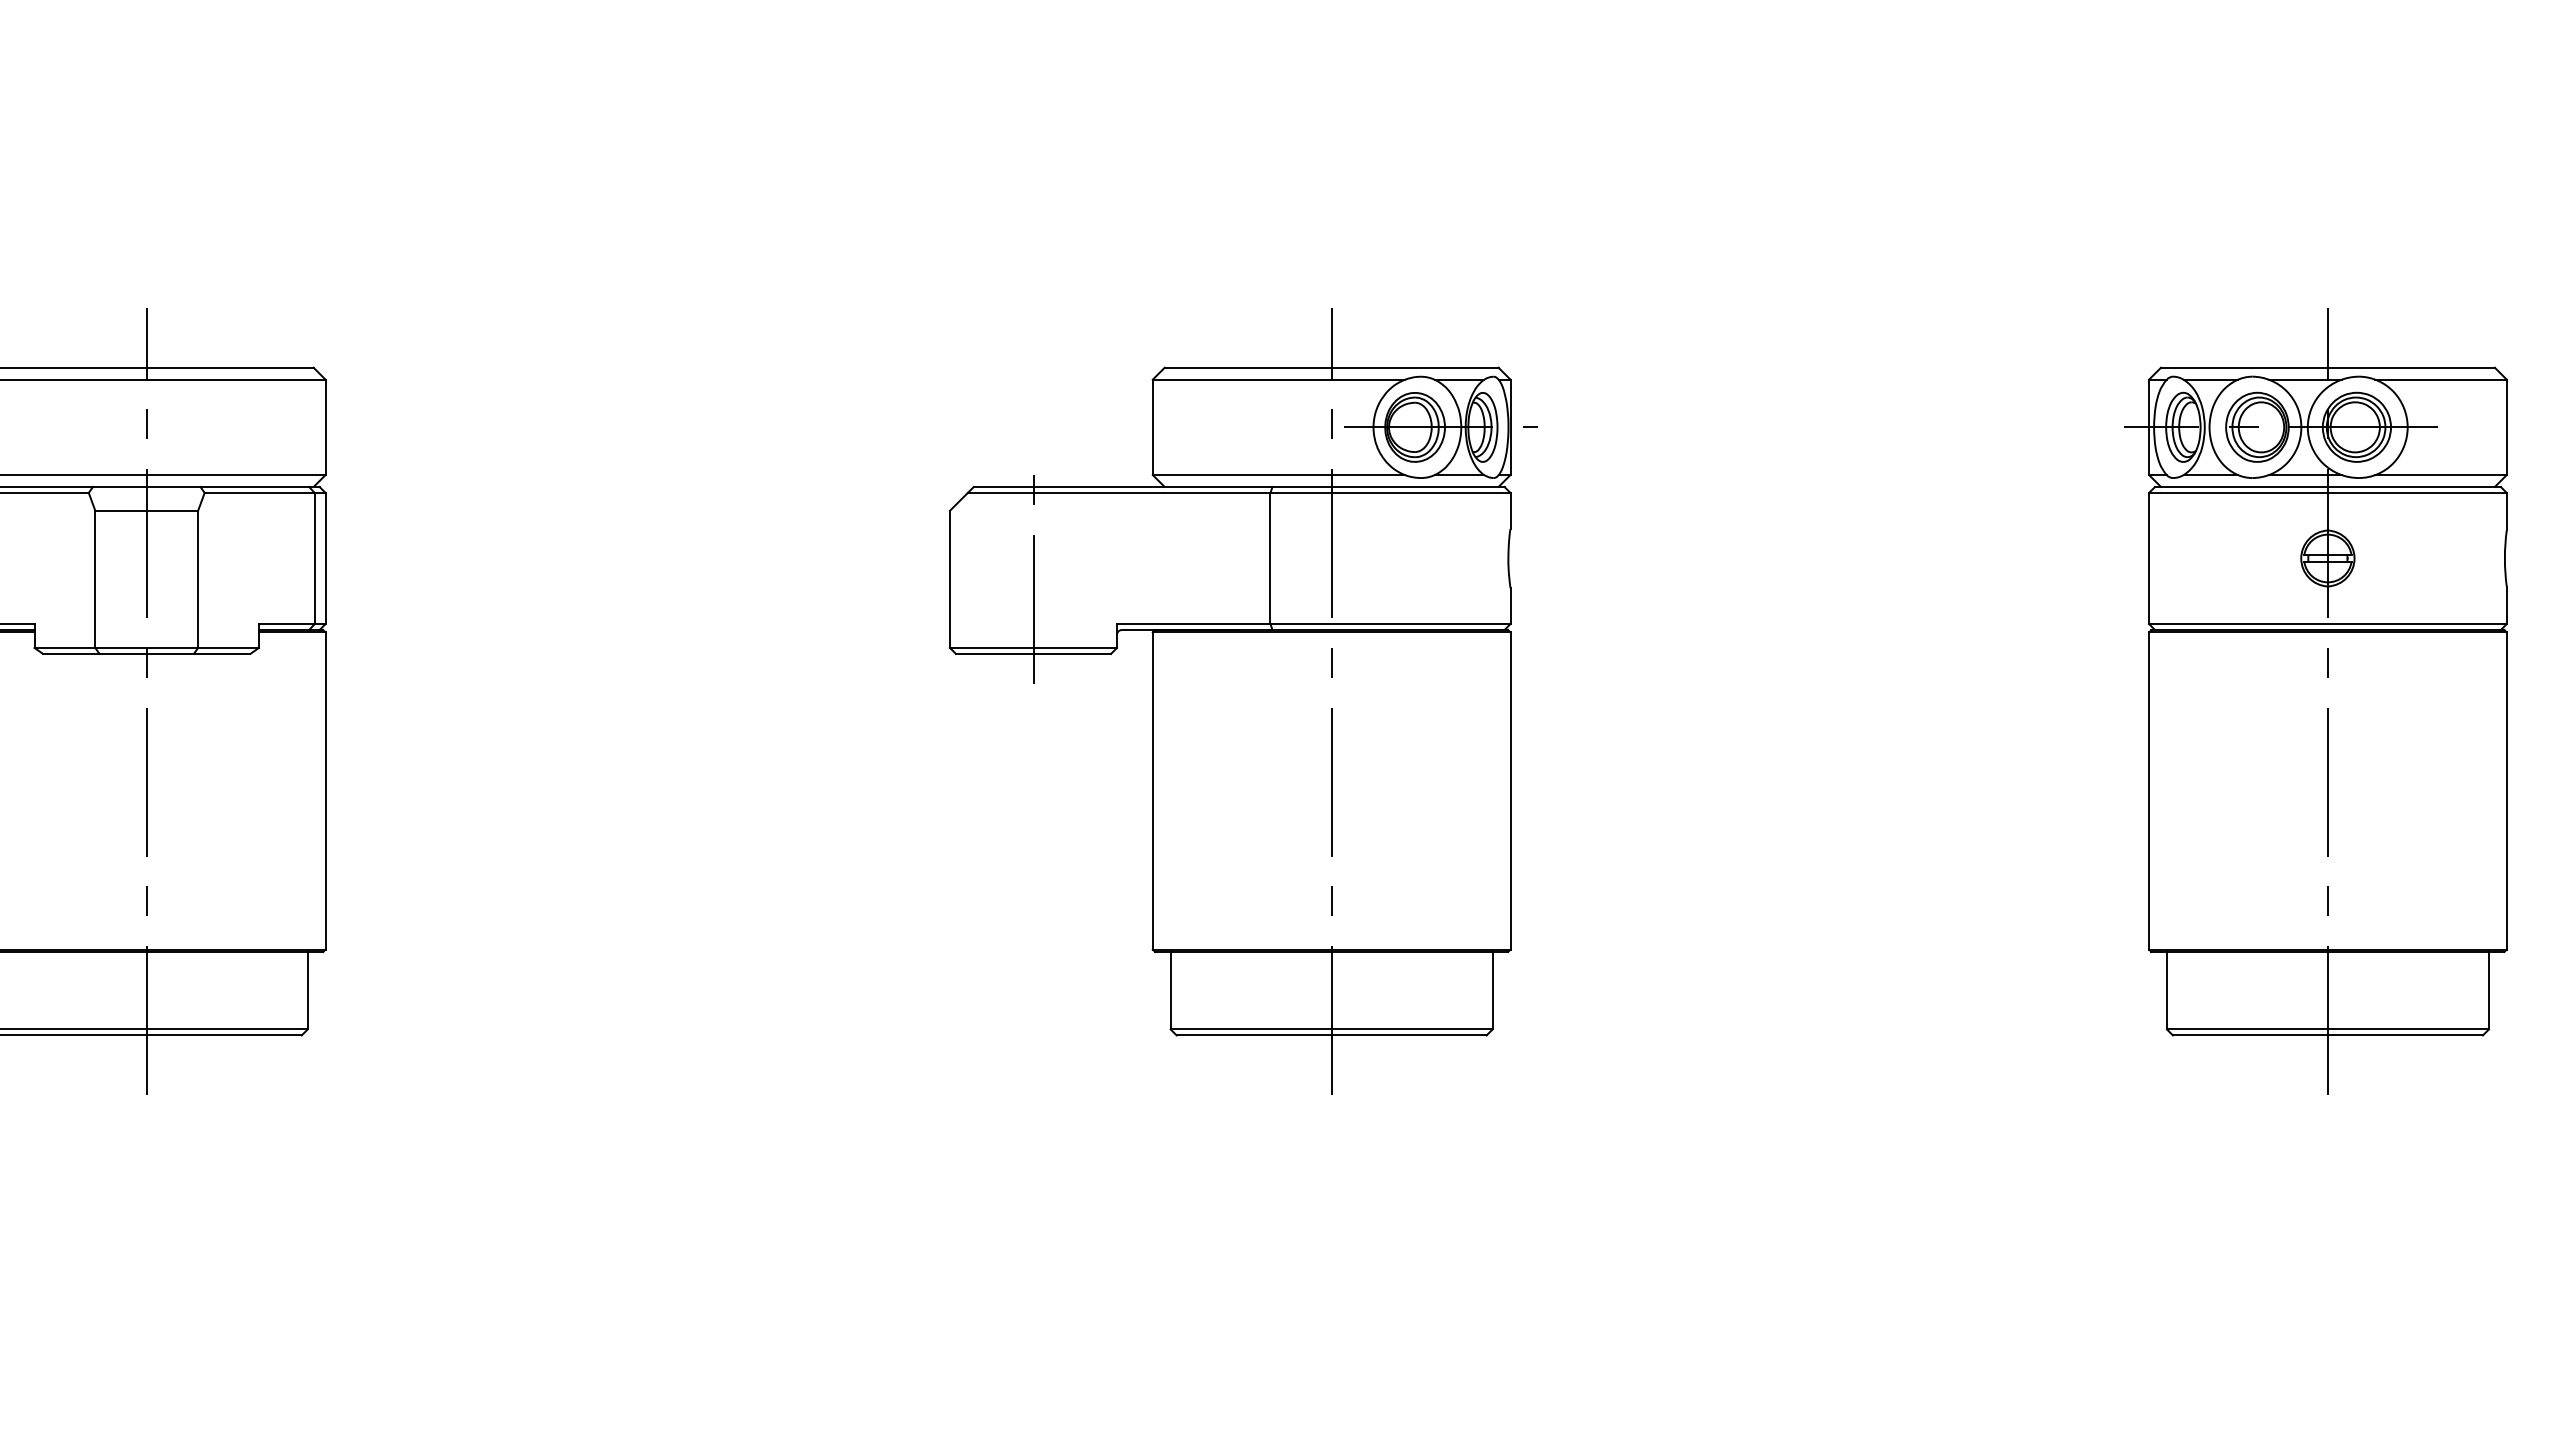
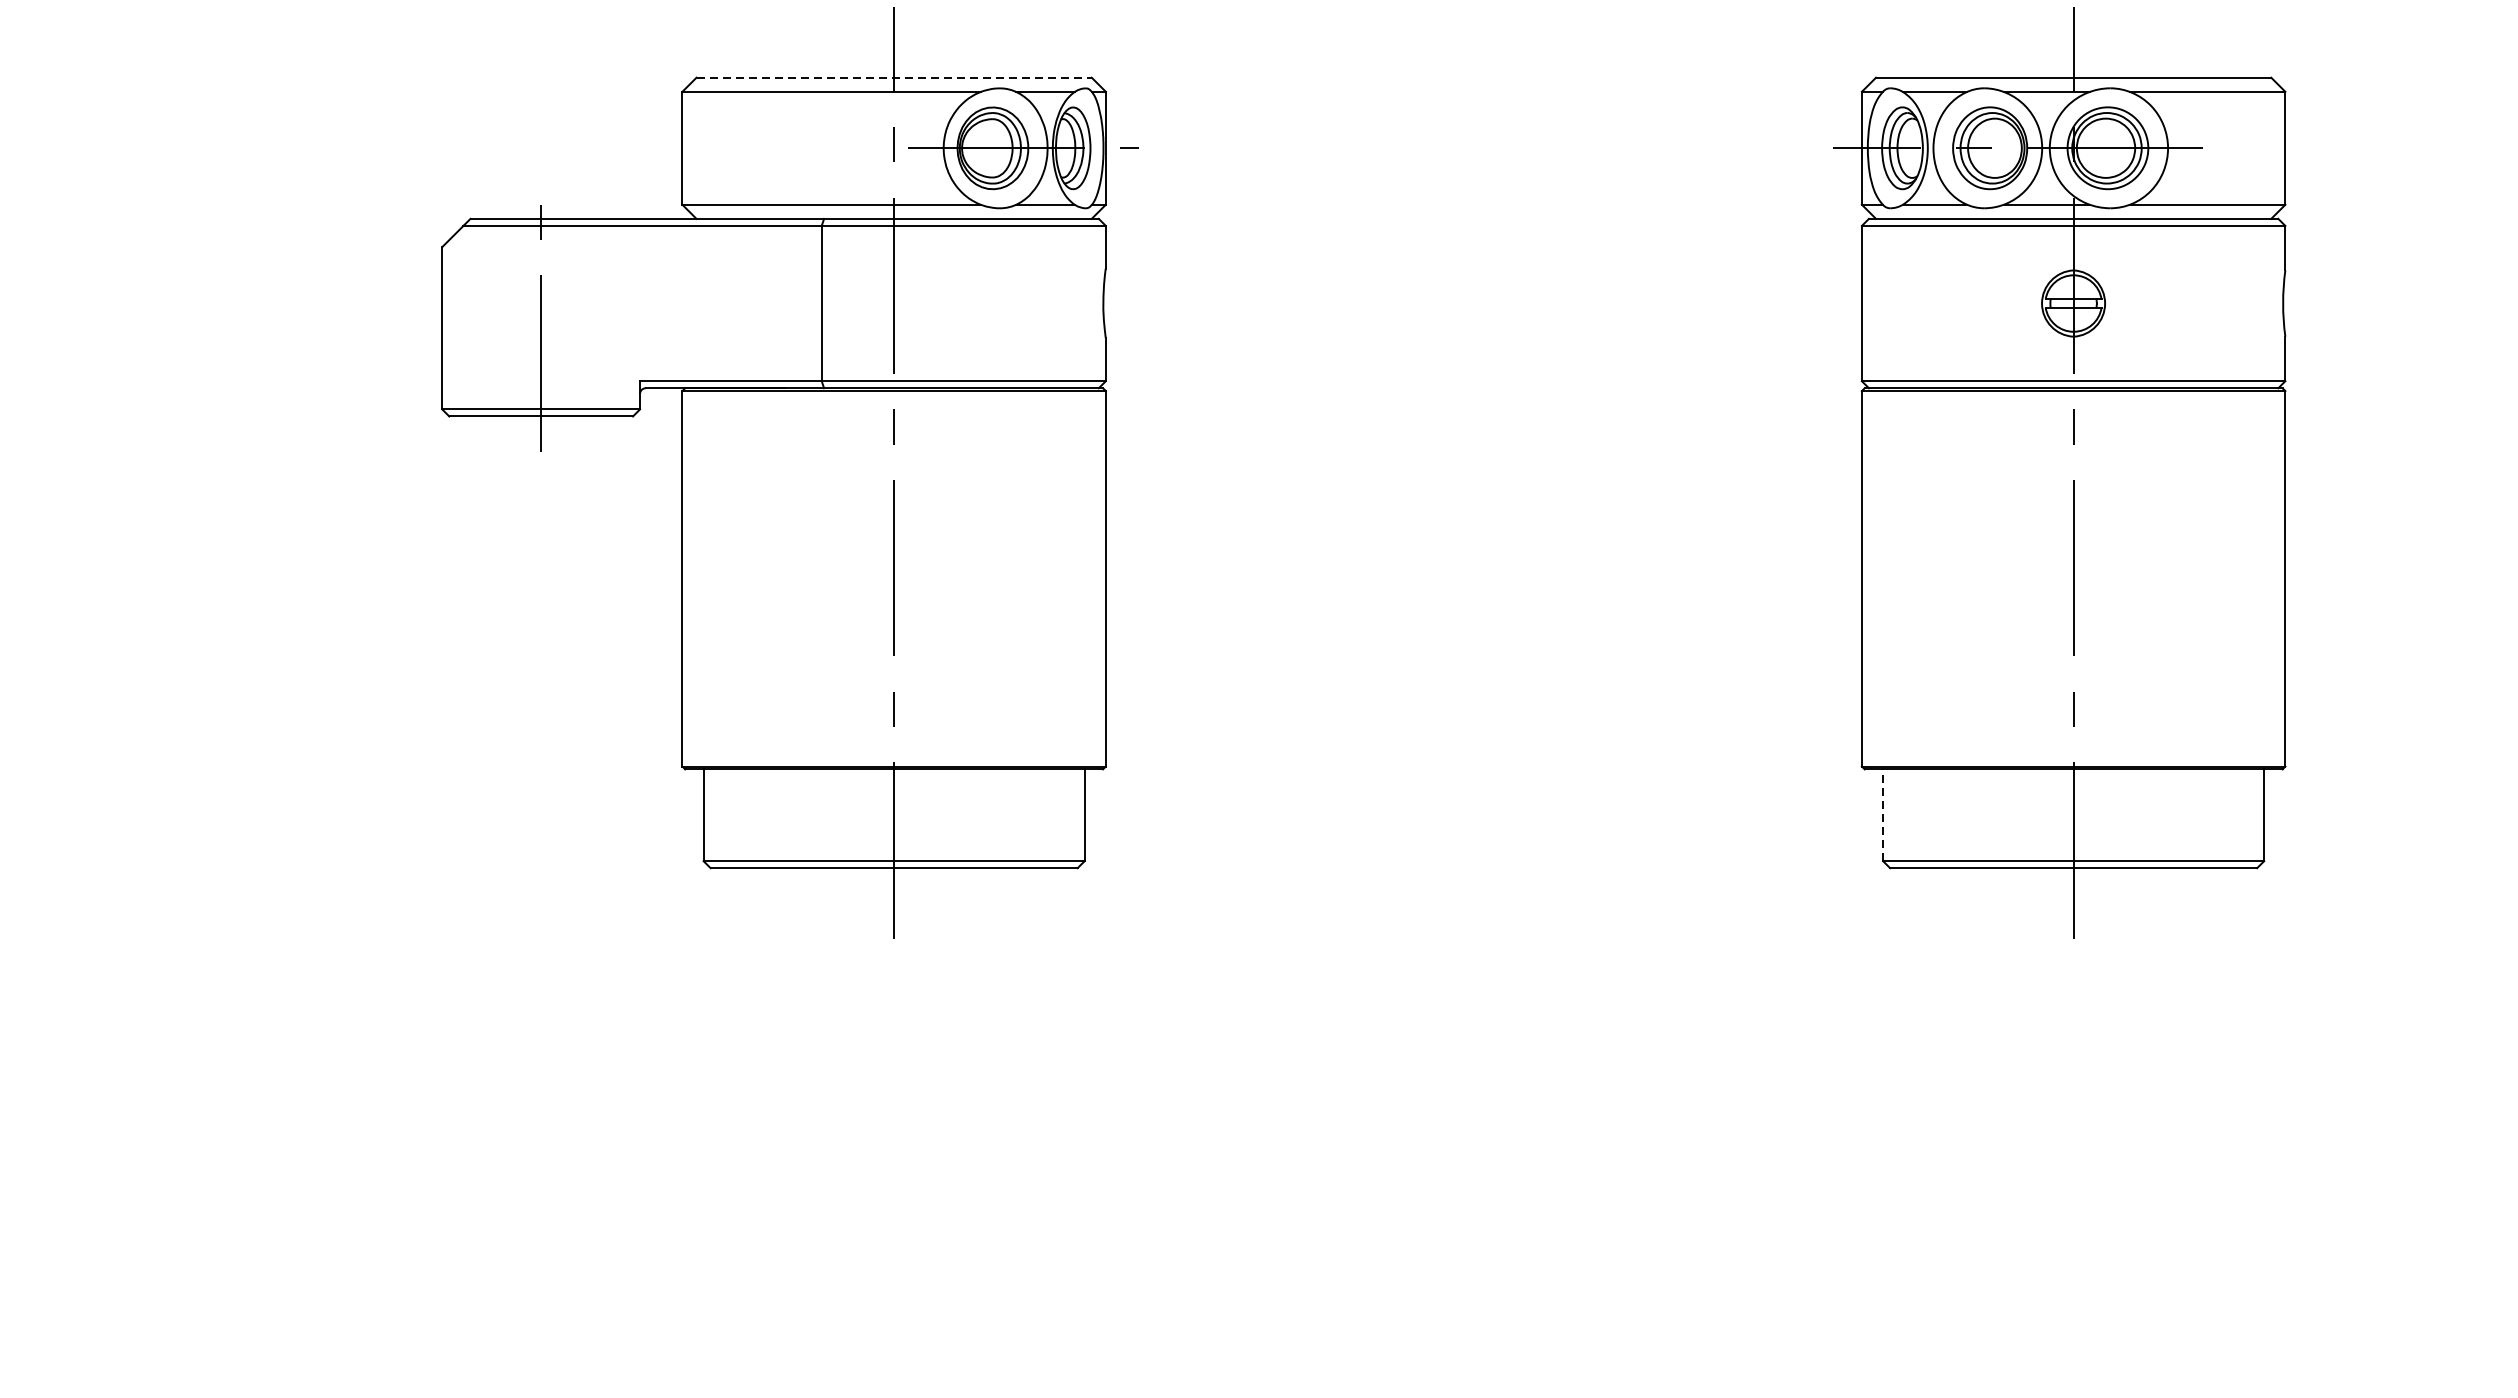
line: (1331, 367) -> (893, 77), solid -> dashed
line: (2166, 990) -> (1882, 814), solid -> dashed

